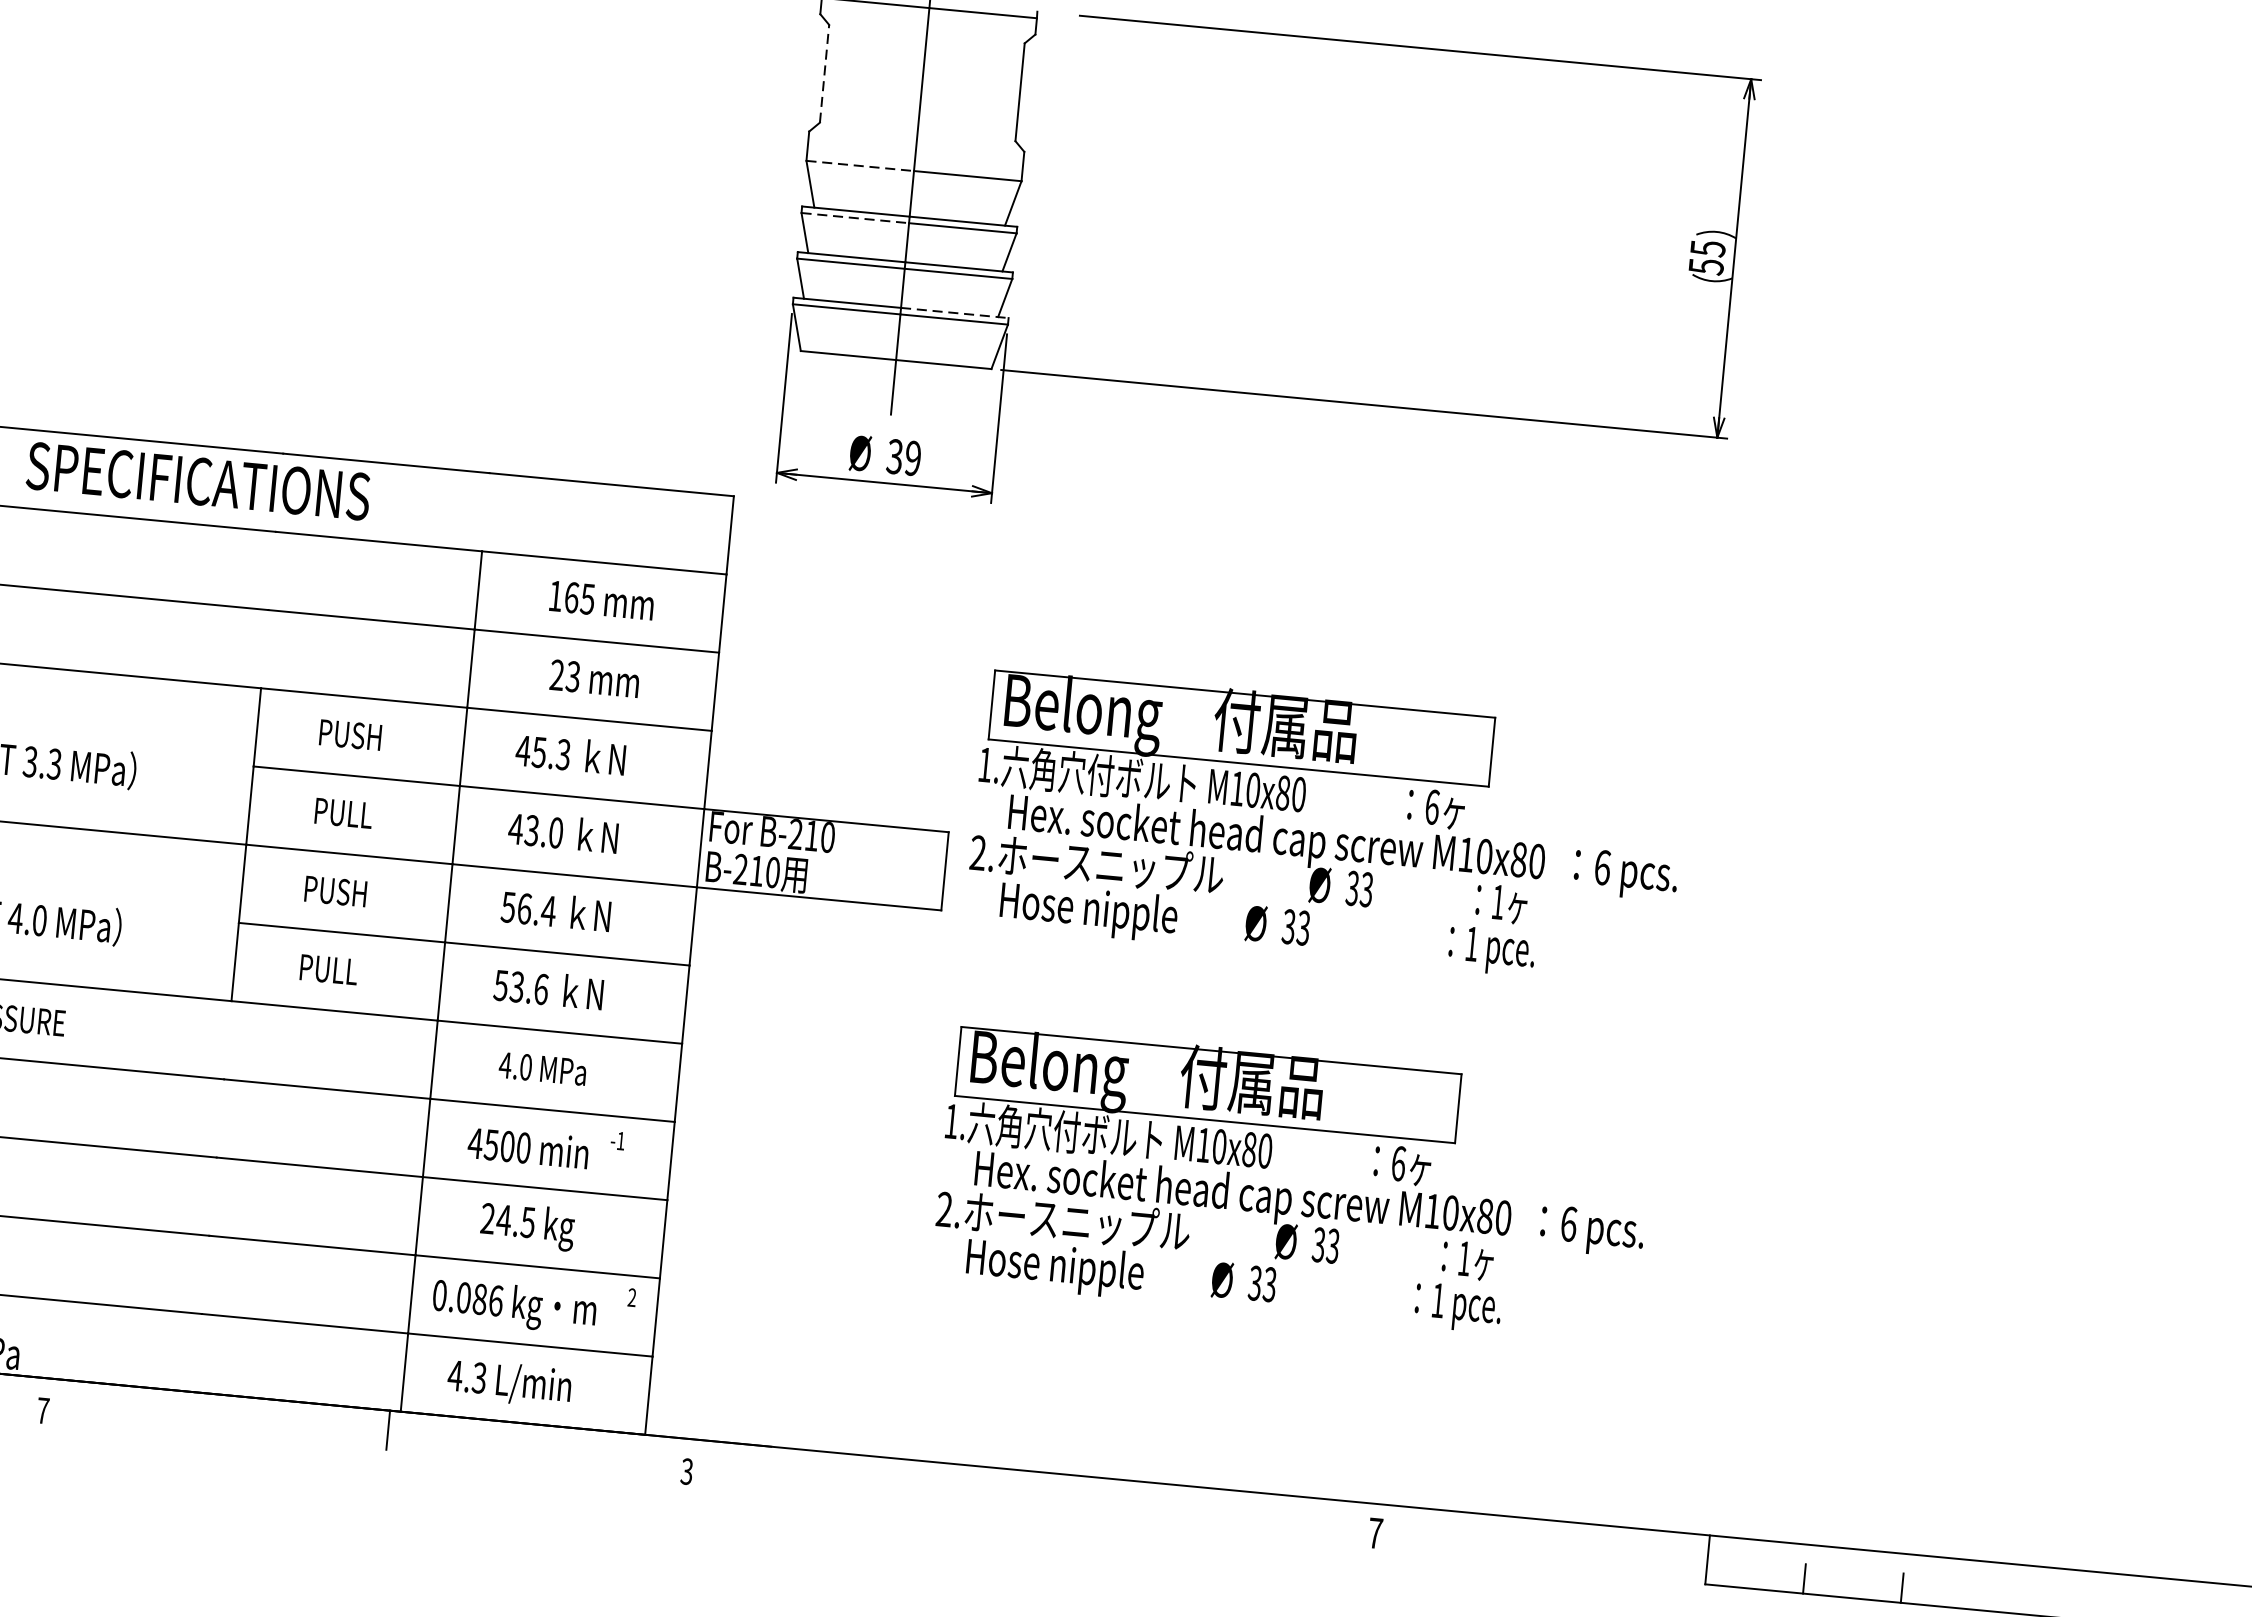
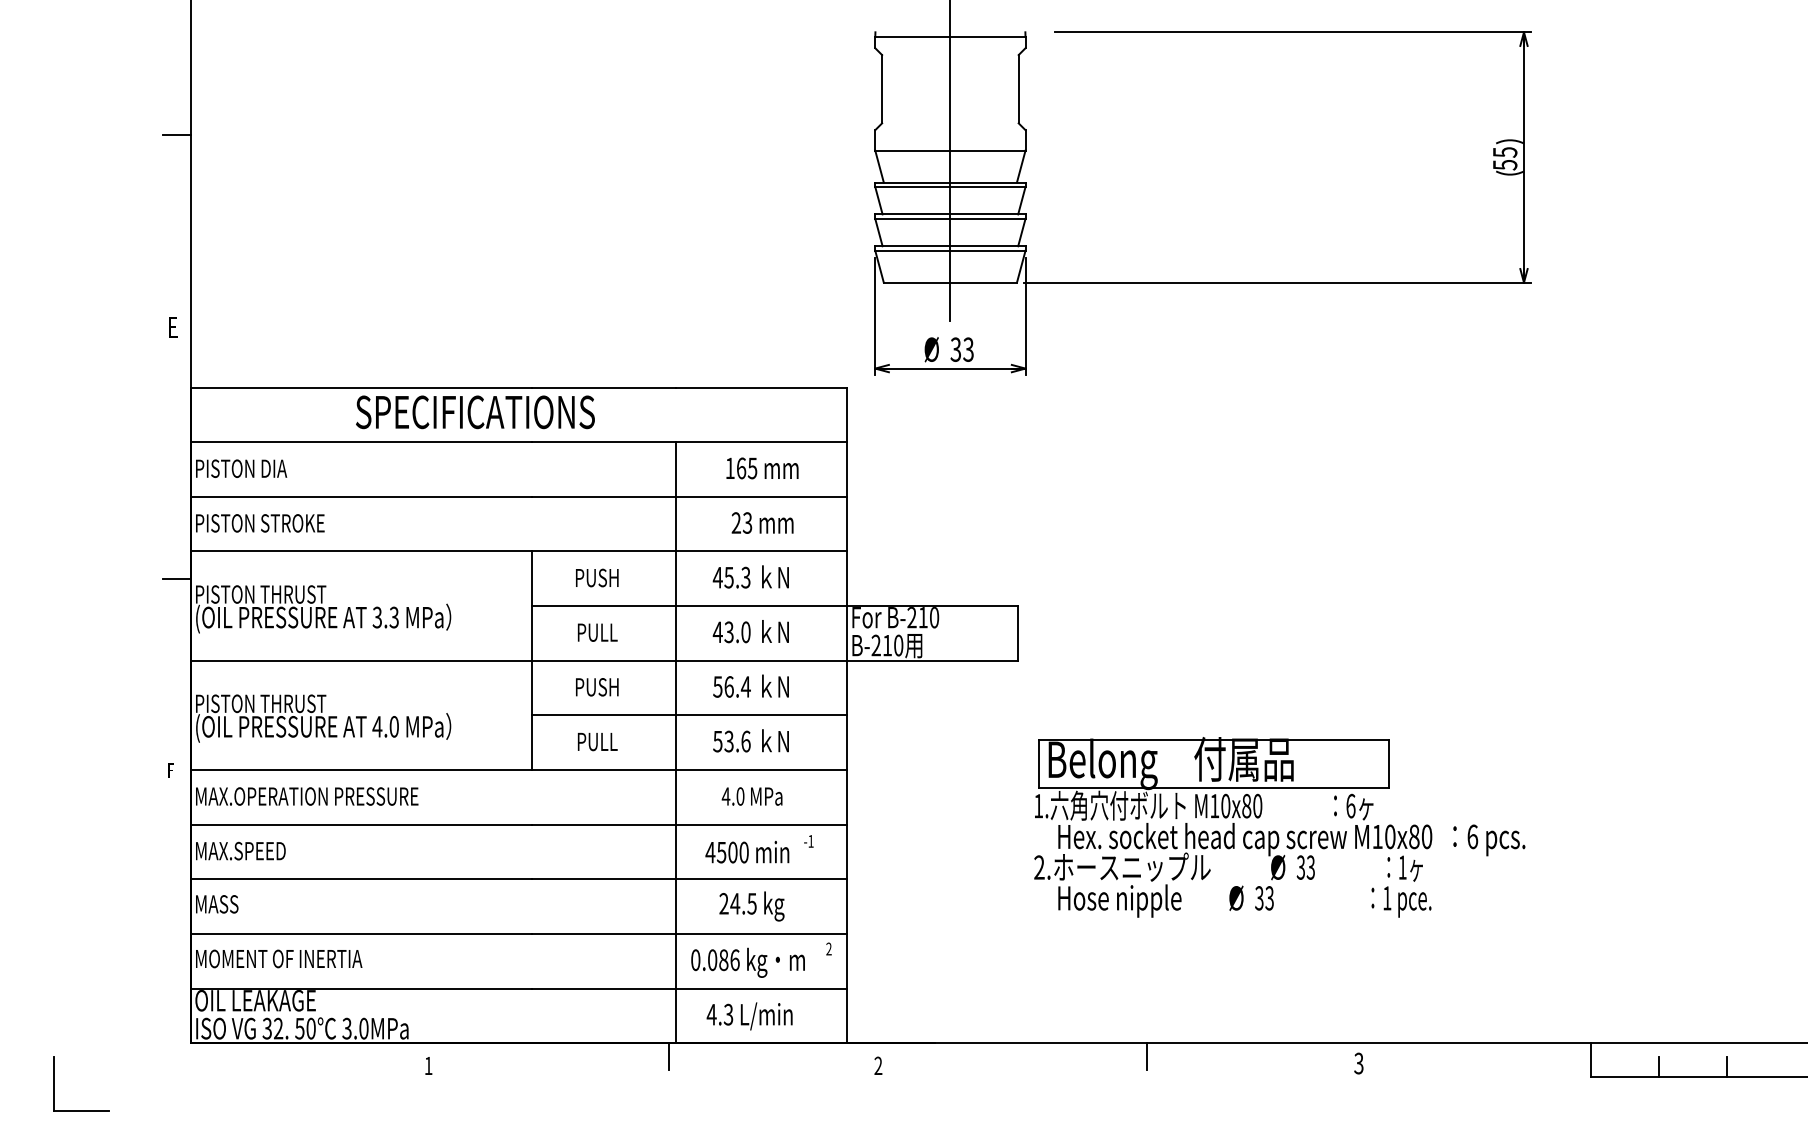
line: (825, 72) -> (882, 88), dashed -> solid
line: (859, 165) -> (912, 150), dashed -> solid
line: (854, 218) -> (912, 187), dashed -> solid
line: (954, 313) -> (987, 246), dashed -> solid
text: (913, 458) -> (968, 349), 39 -> 33
part: (1327, 828) -> (1279, 578), removed
text: (42, 1410) -> (428, 1065), 7 -> 1
text: (687, 1472) -> (878, 1066), 3 -> 2
line: (1072, 1494) -> (1146, 1056), added
text: (1374, 1533) -> (1358, 1063), 7 -> 3

